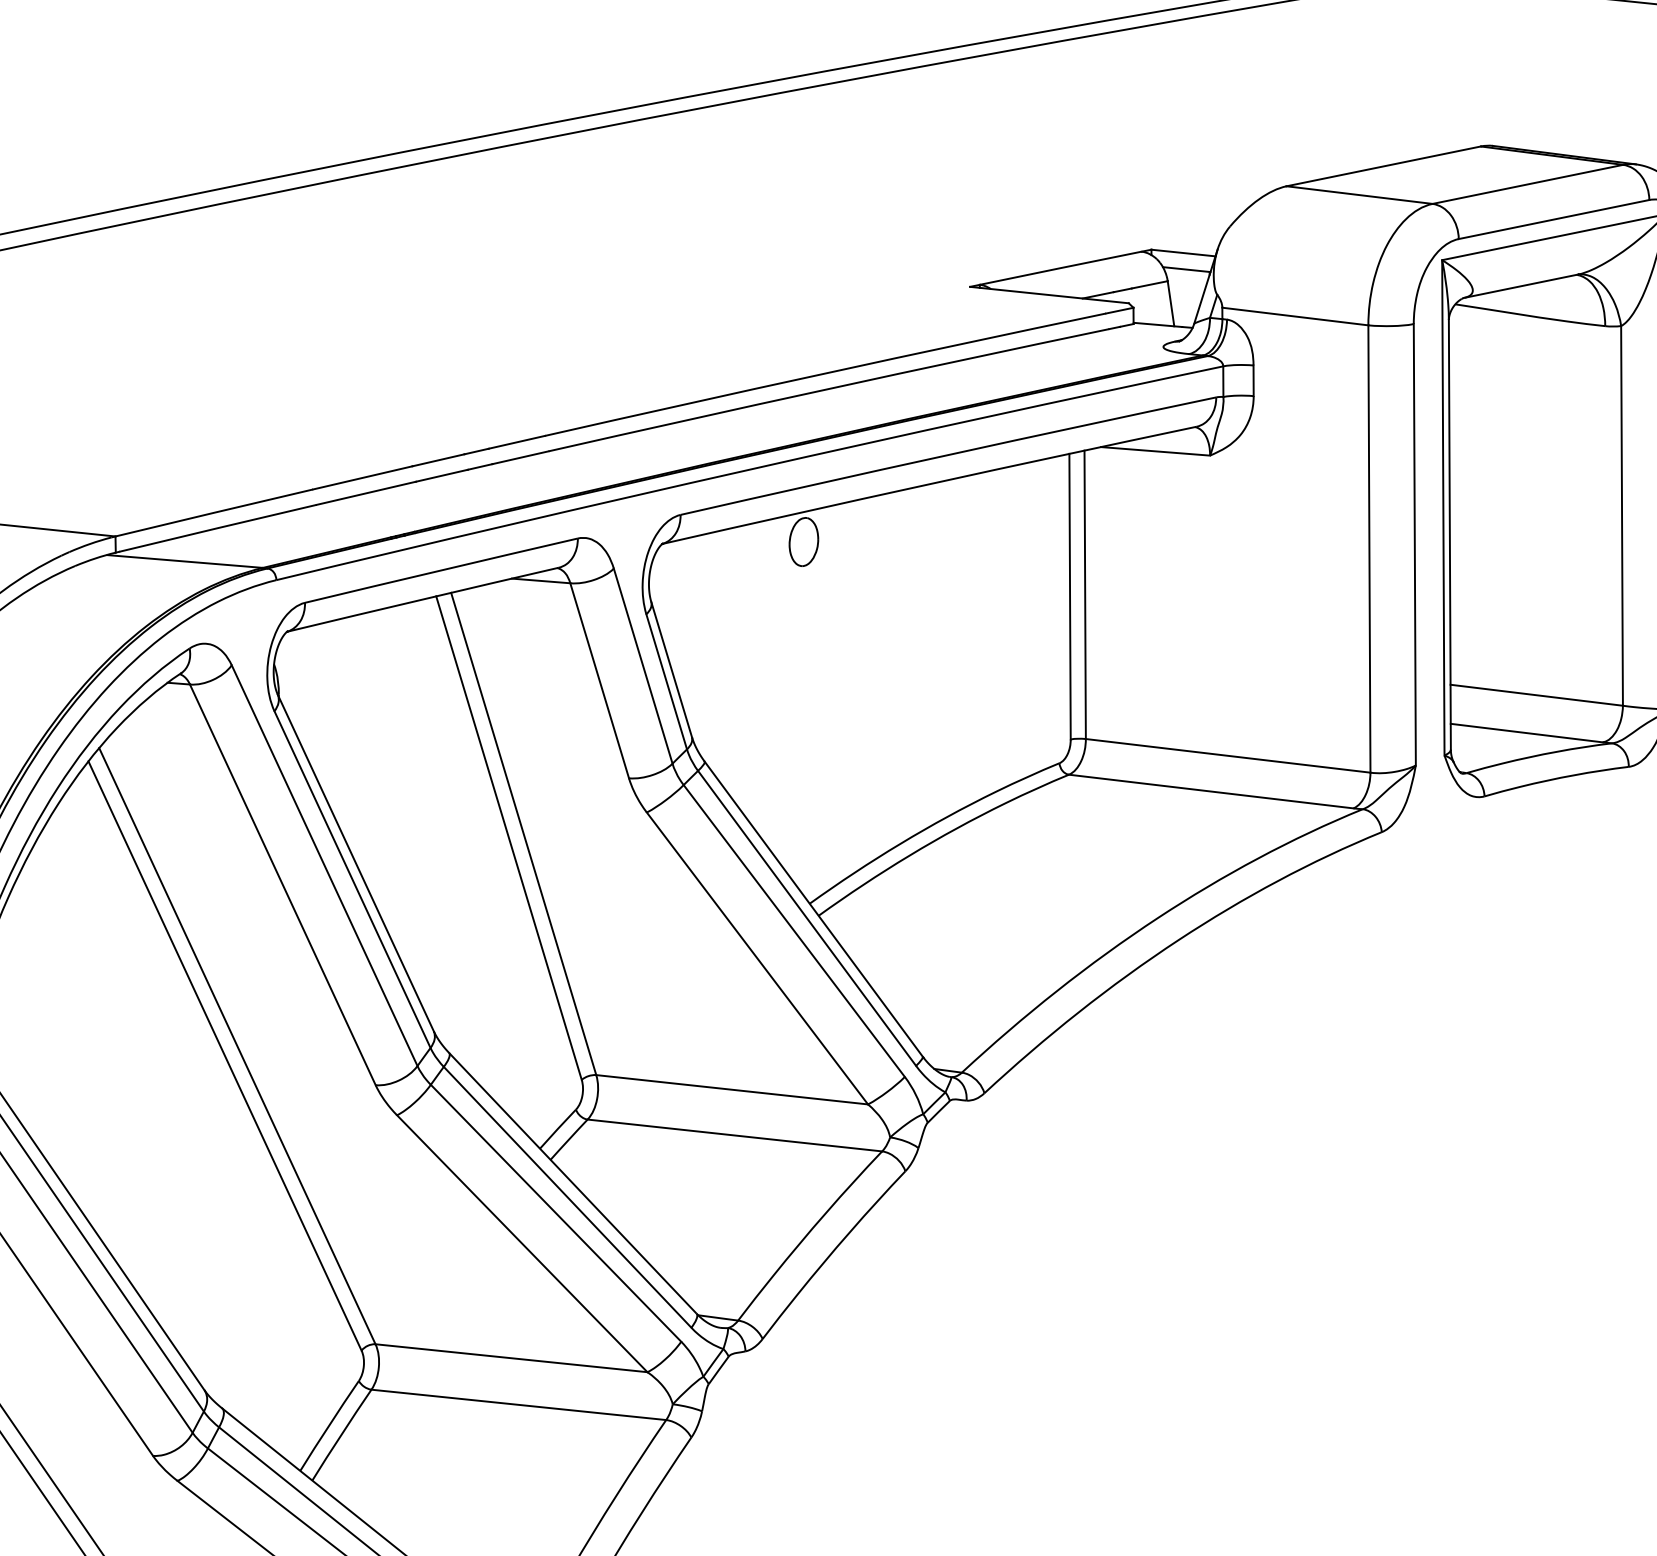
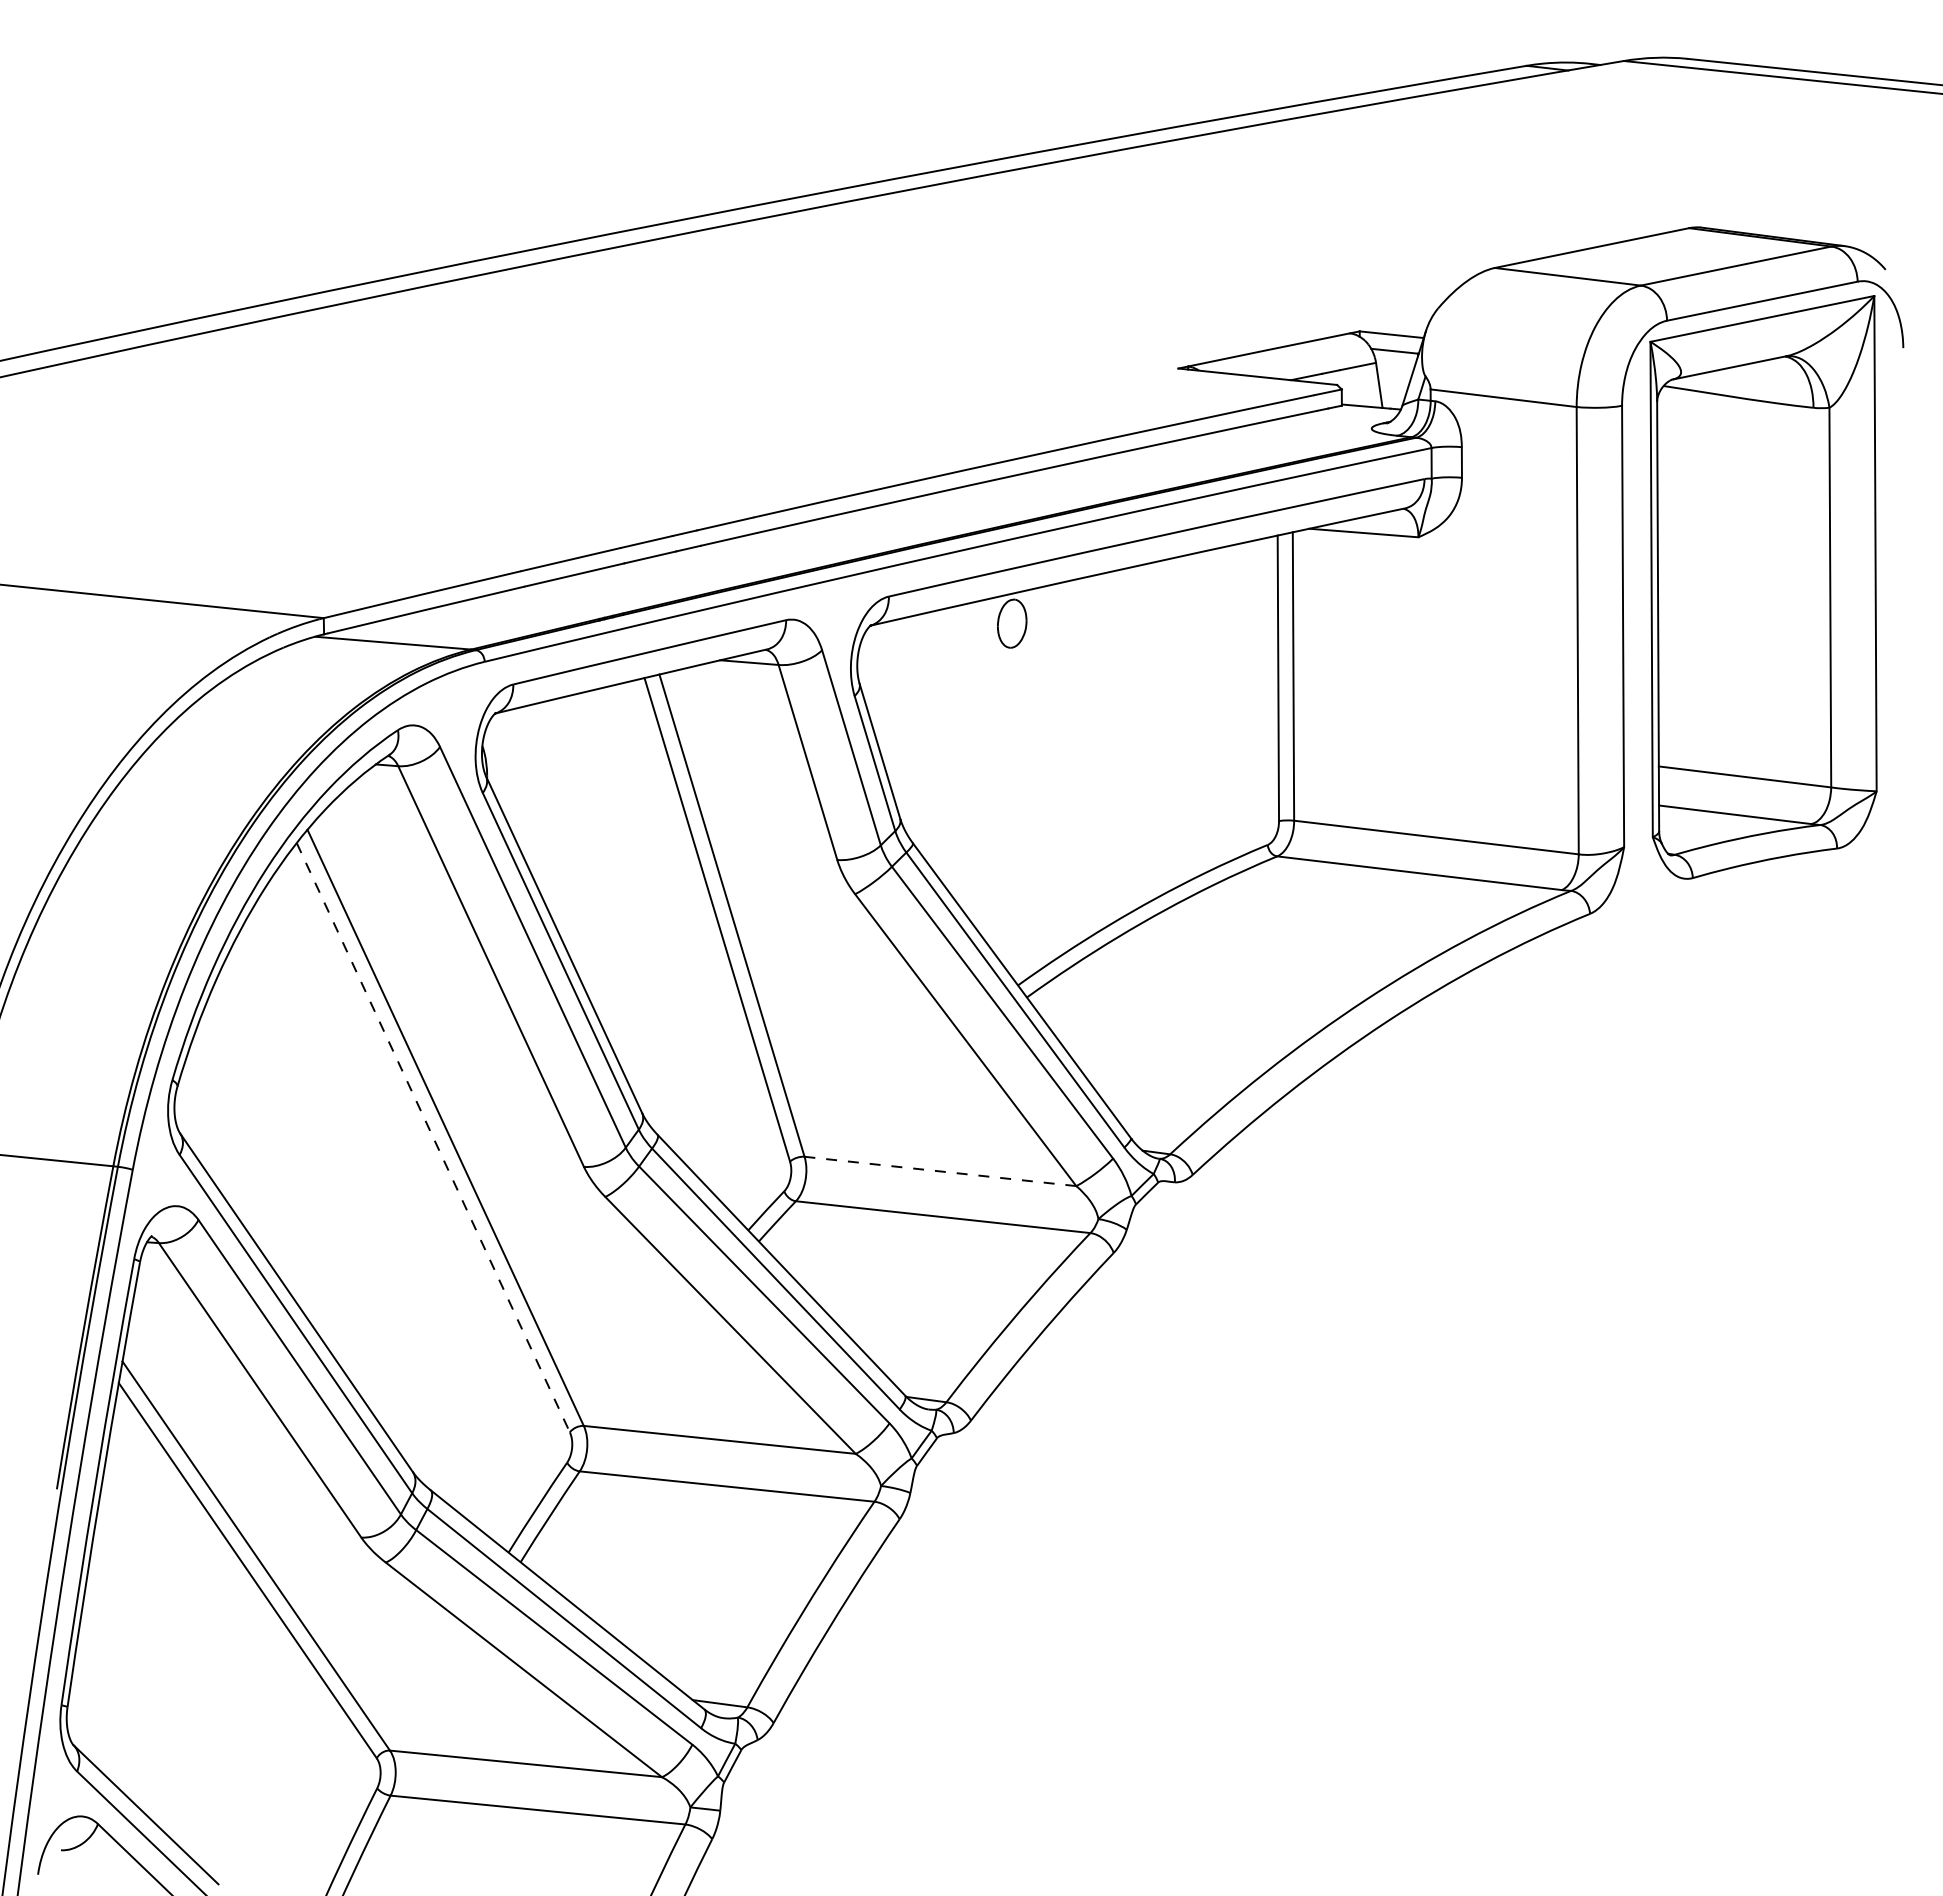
line: (225, 1055) -> (433, 1137), solid -> dashed
line: (732, 1089) -> (940, 1171), solid -> dashed

